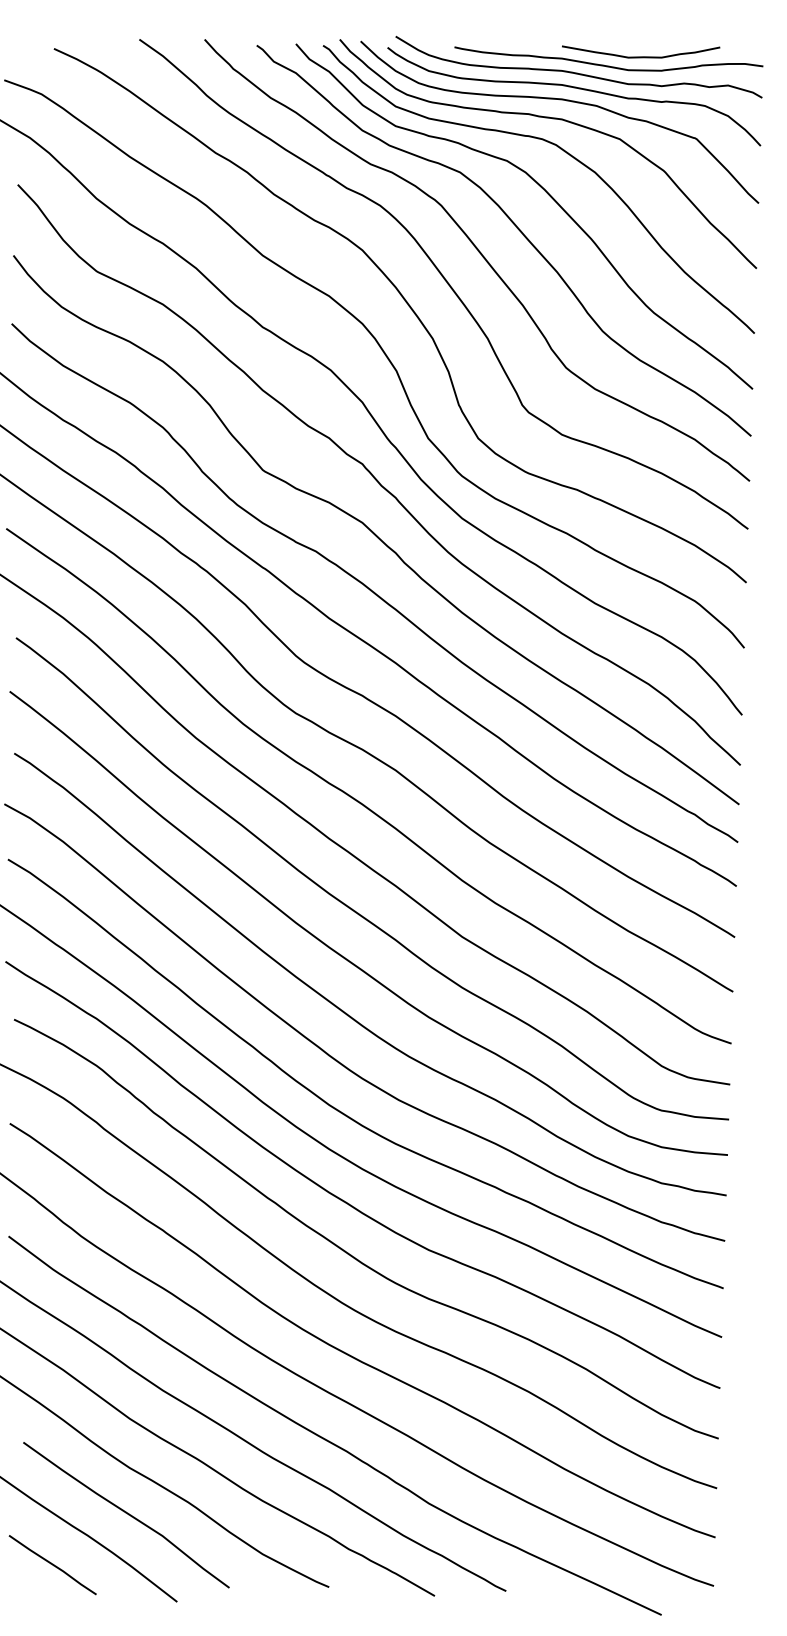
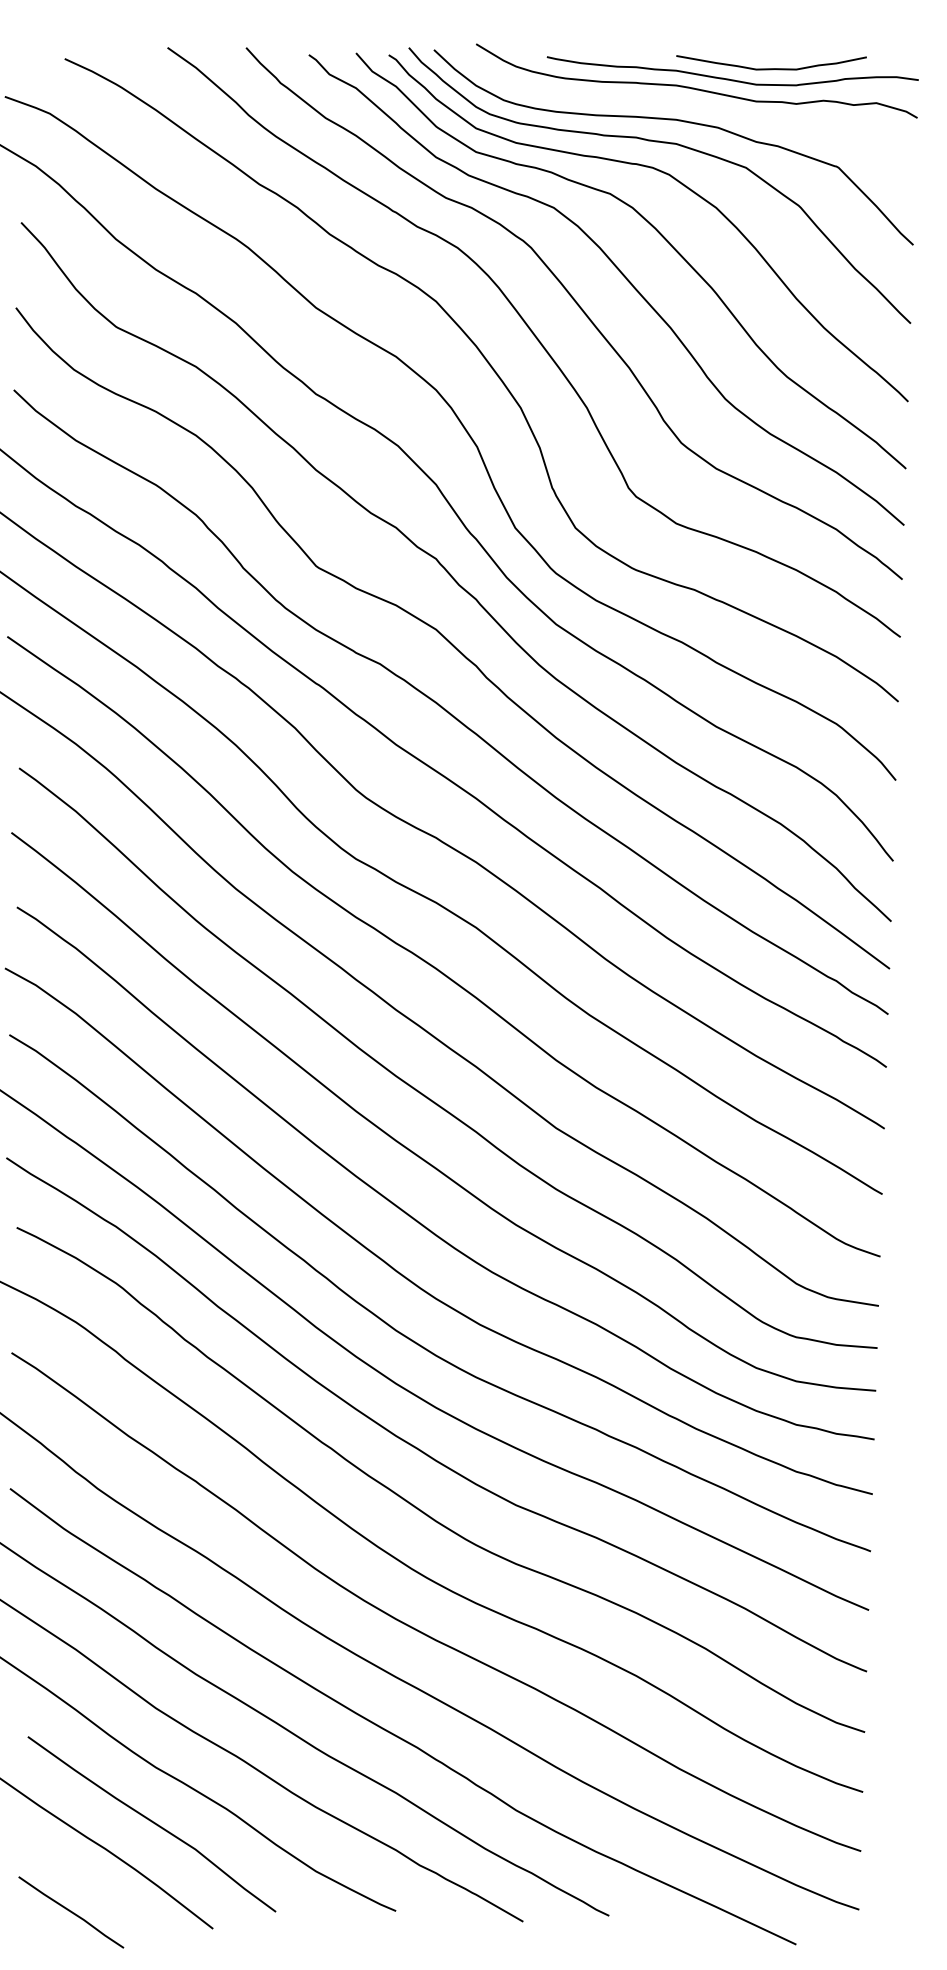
curve: (577, 89) -> (695, 107), removed
line: (52, 1565) -> (71, 1912), moved

